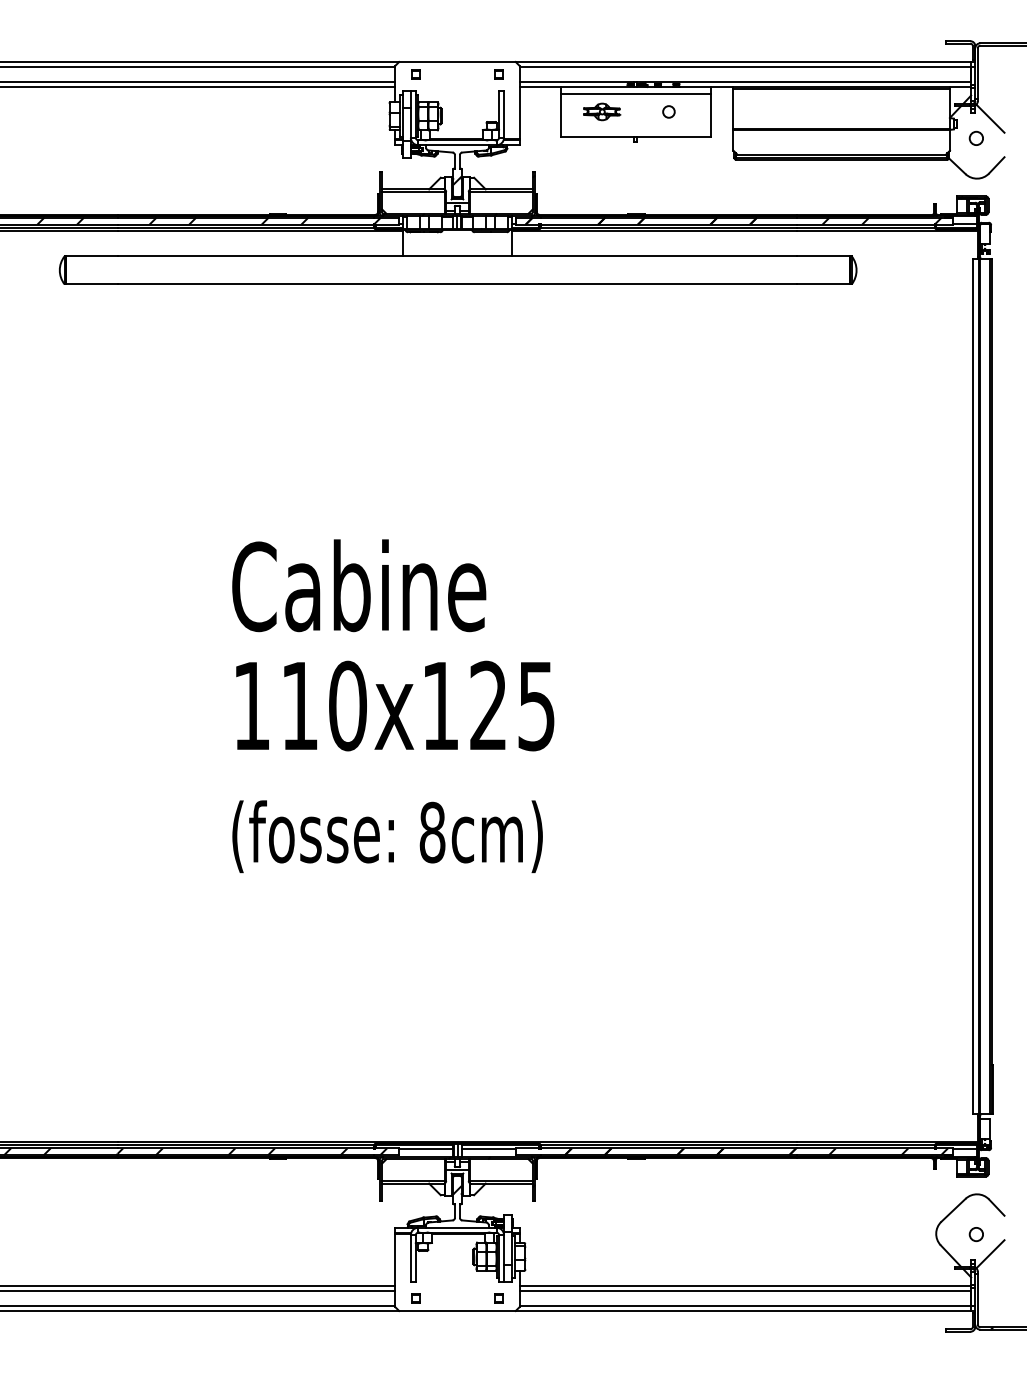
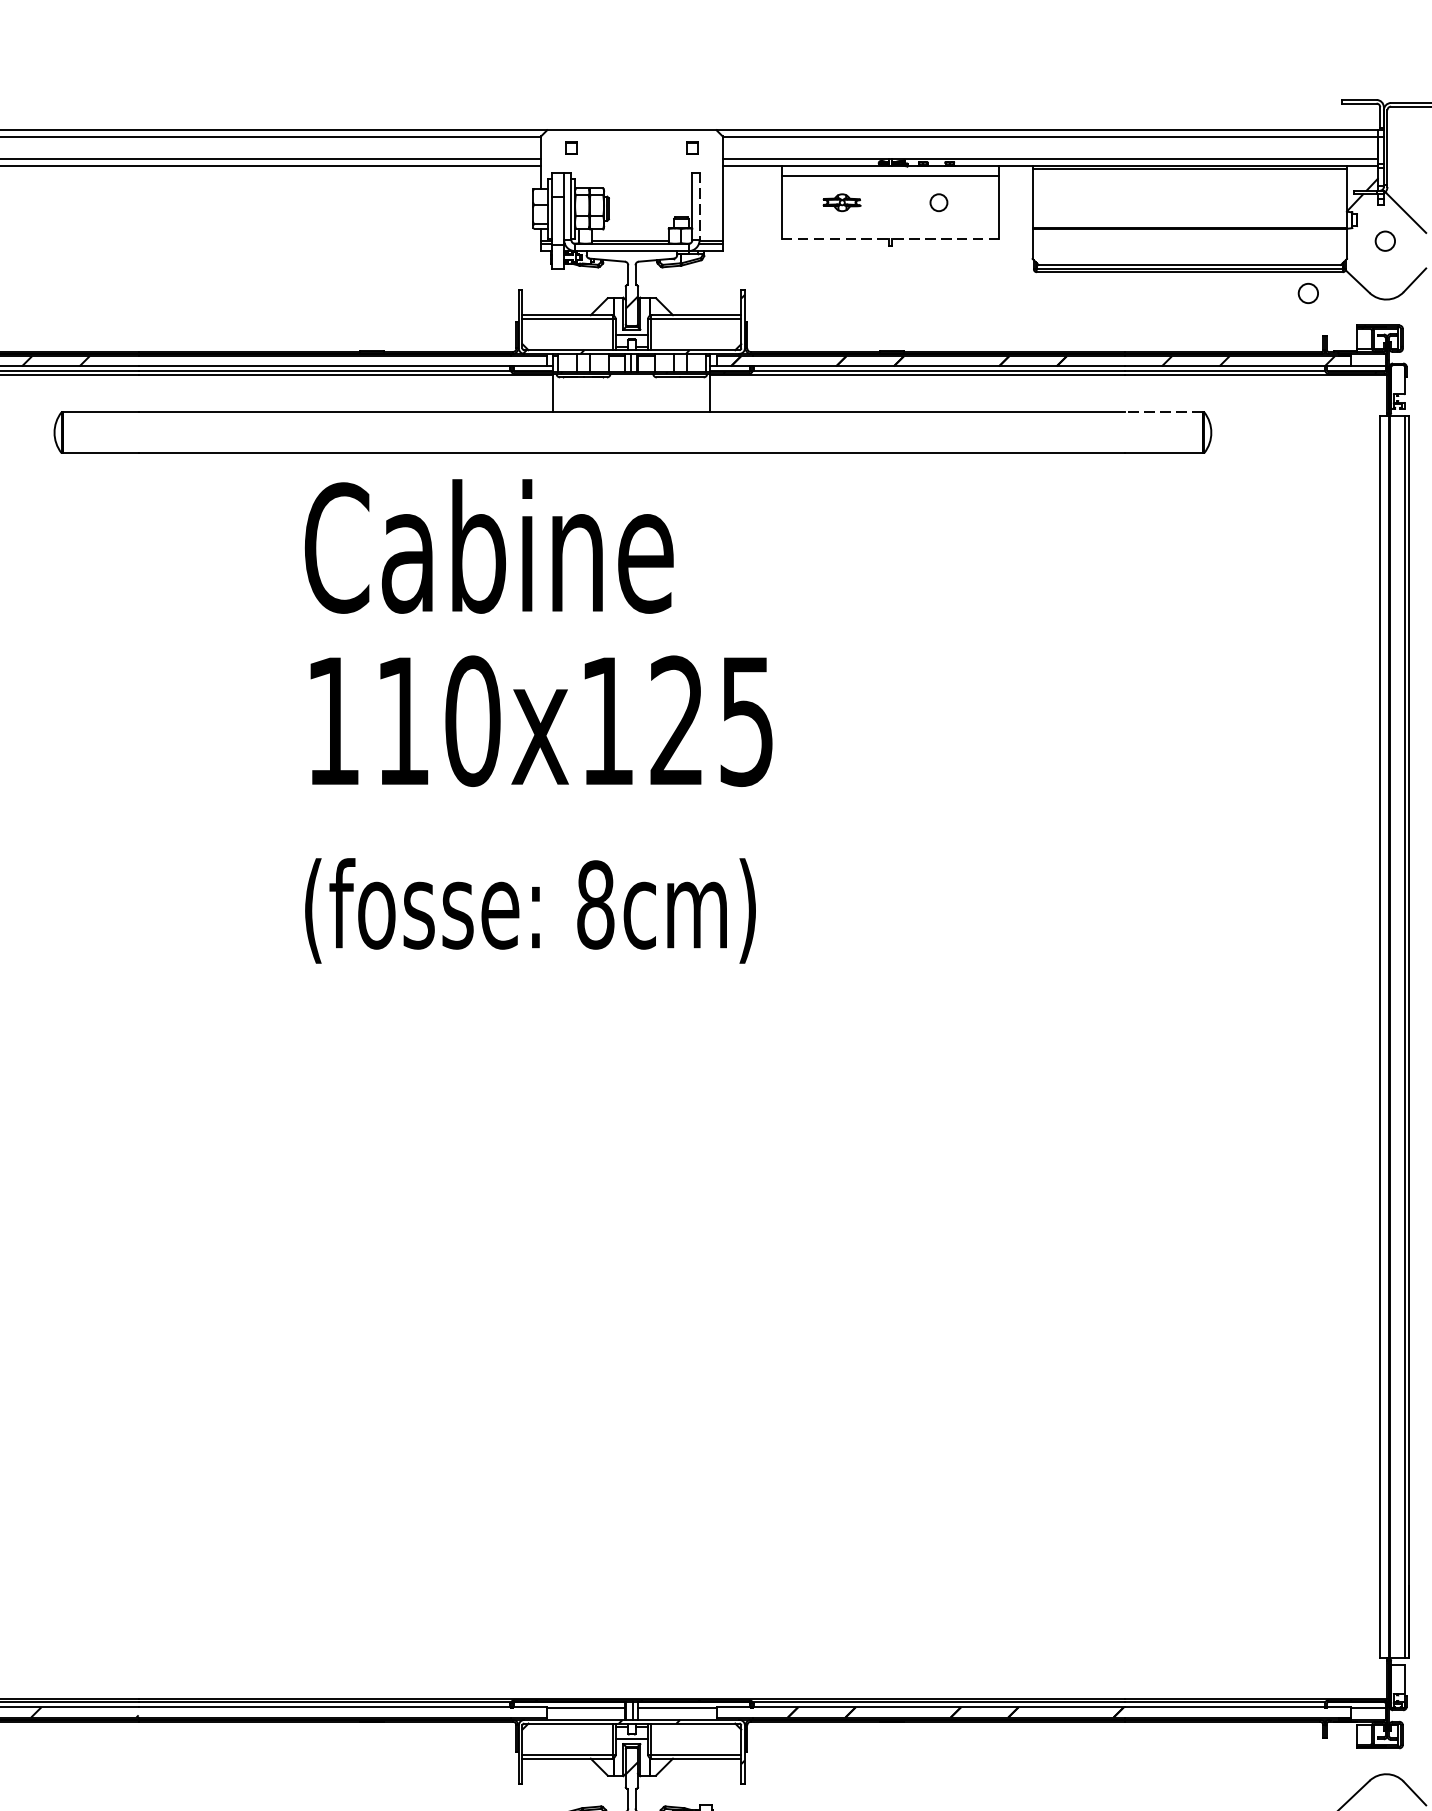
part: (602, 111) -> (842, 202), size x0.7
line: (504, 114) -> (700, 206), solid -> dashed
line: (635, 136) -> (890, 238), solid -> dashed
circle: (922, 173) -> (1307, 292), added
hatch: (264, 220) -> (351, 360), removed
line: (823, 256) -> (1163, 412), solid -> dashed
text: (393, 706) -> (539, 721), moved
hatch: (252, 1151) -> (334, 1712), removed
hatch: (888, 1151) -> (1257, 1712), removed

